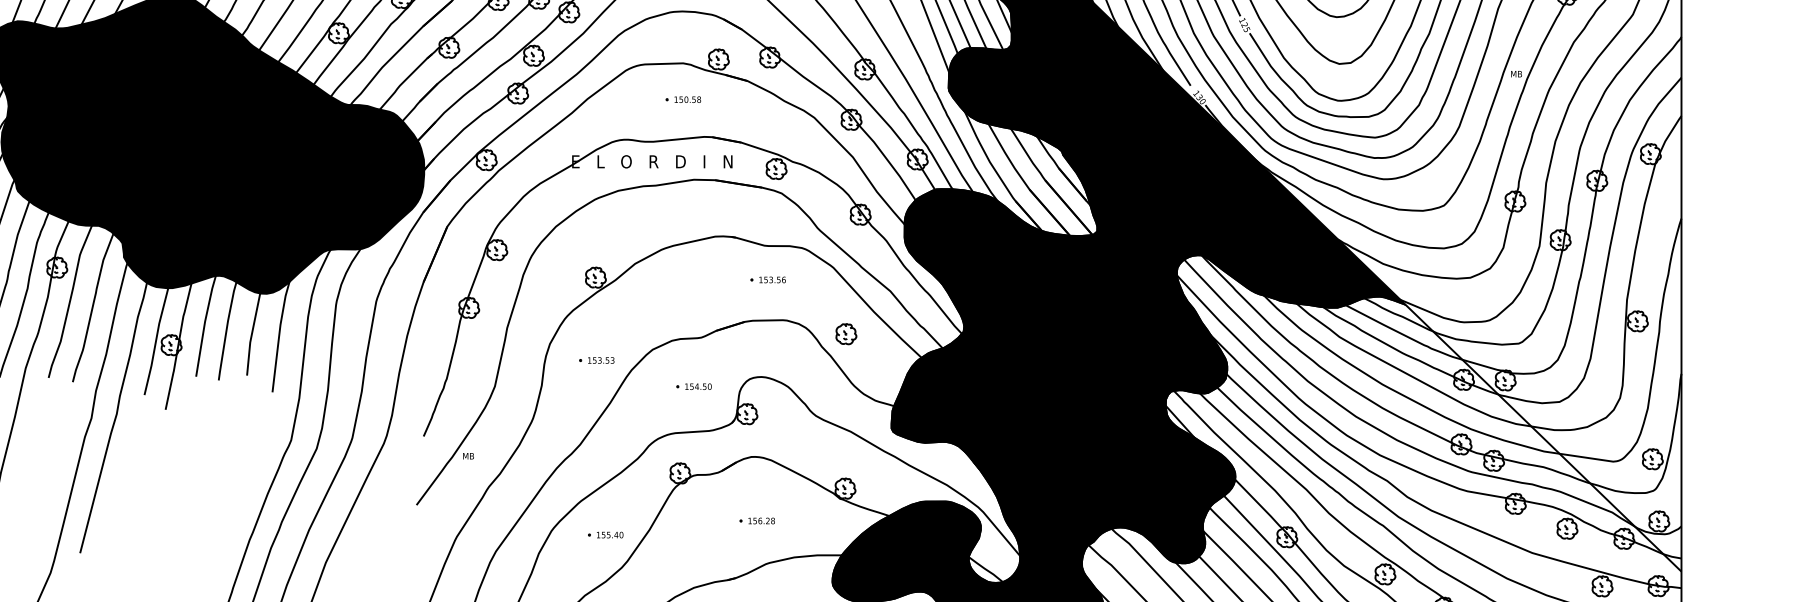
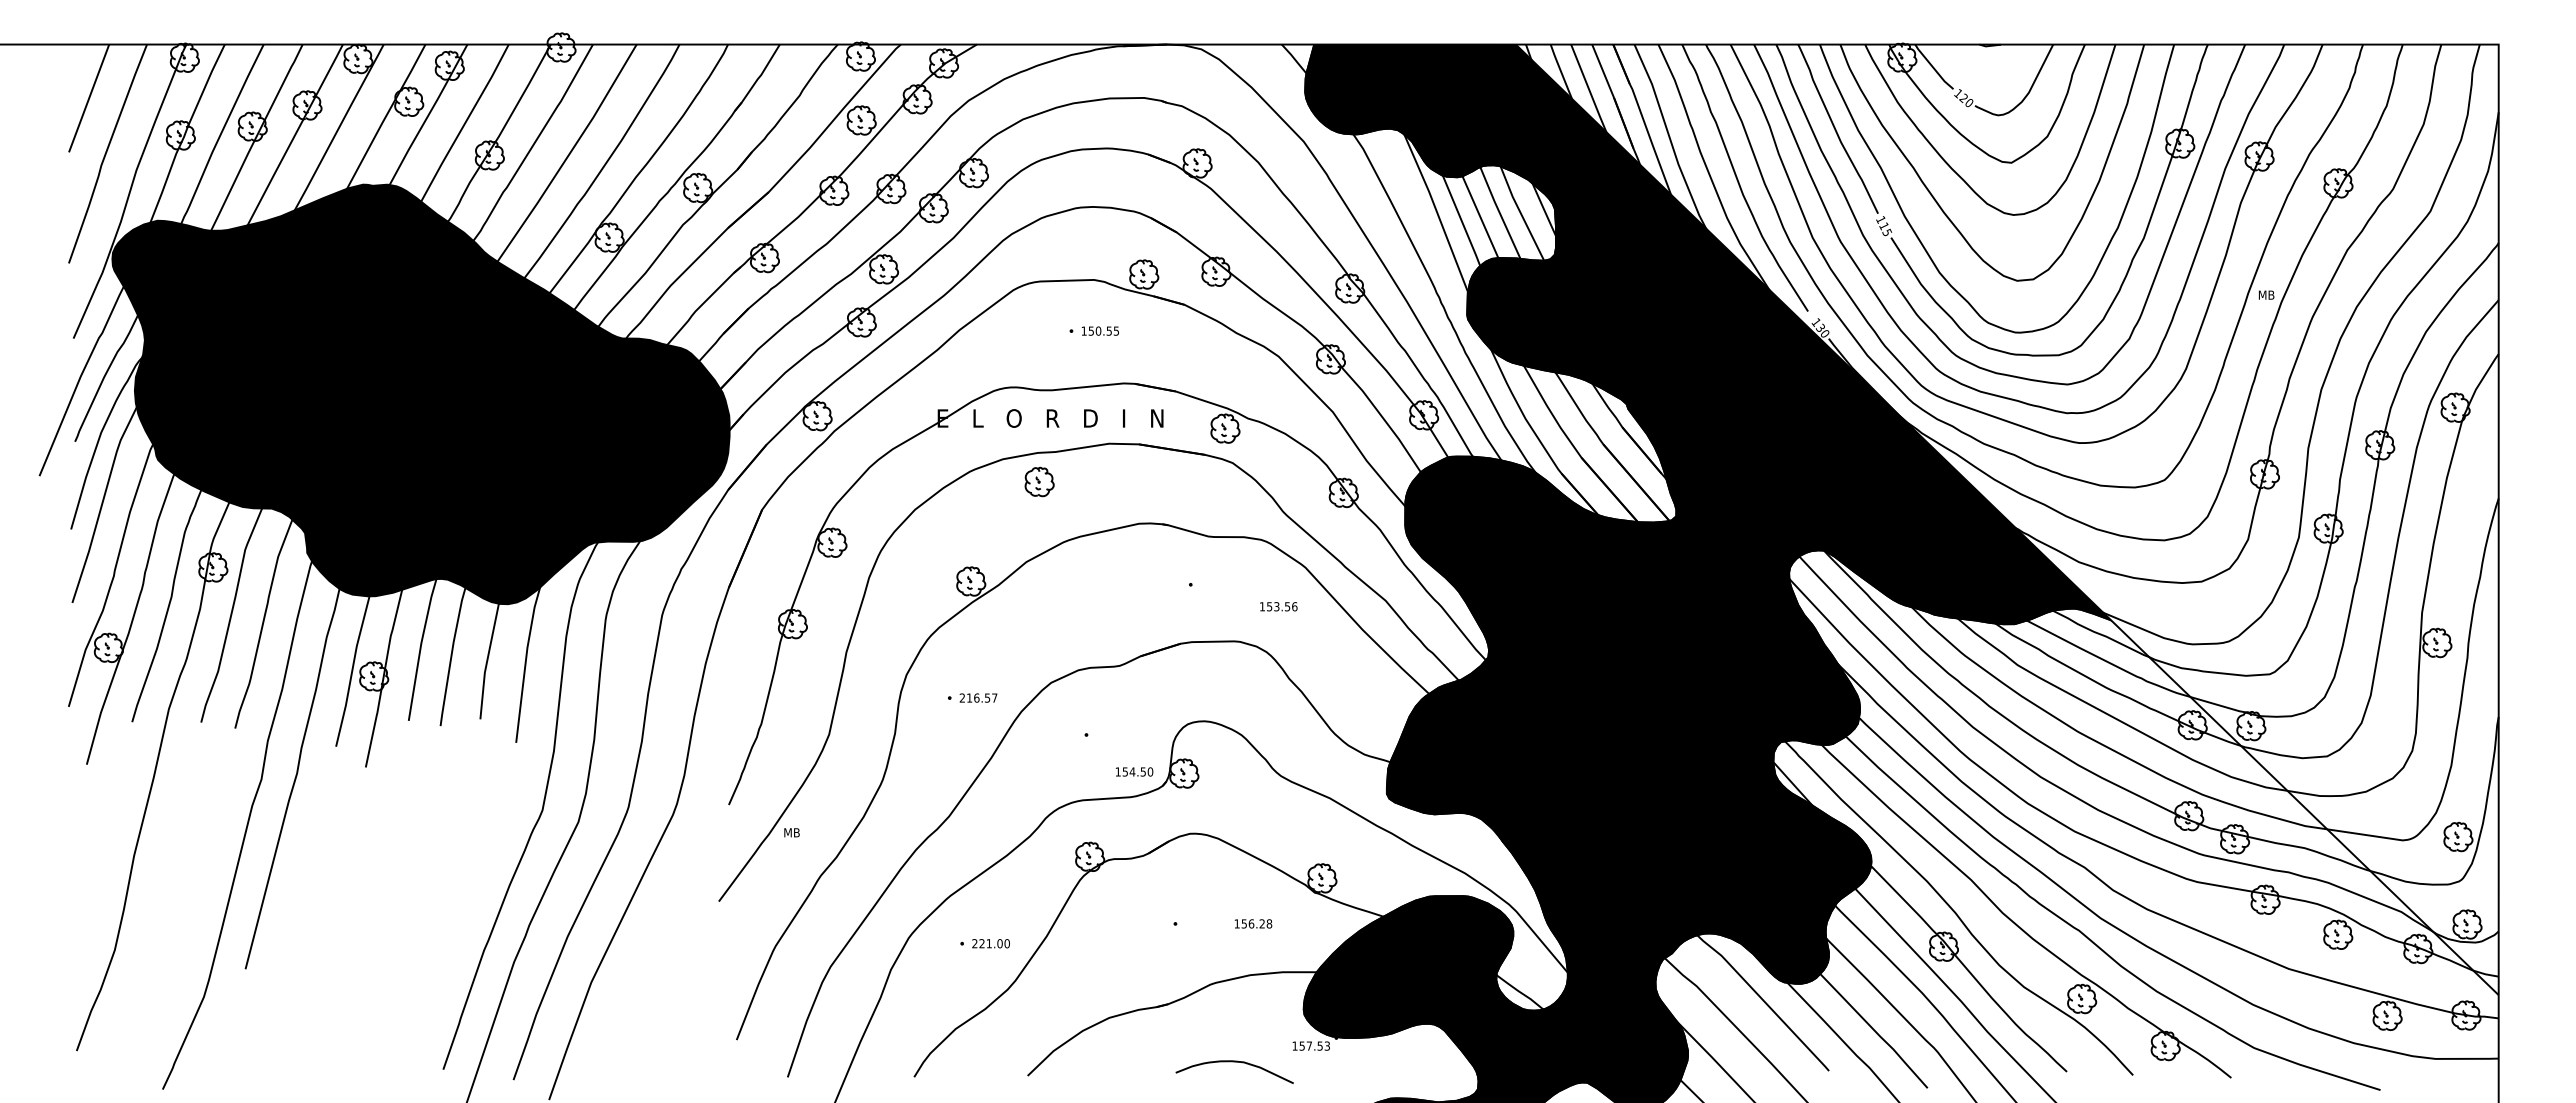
text: (1244, 24) -> (1883, 225), 125 -> 115
text: (699, 99) -> (1116, 330), 150.58 -> 150.55
text: (772, 279) -> (1278, 606), moved
part: (846, 333) -> (1039, 481), moved
text: (601, 360) -> (978, 697), 153.53 -> 216.57
text: (698, 386) -> (1134, 771), moved
text: (761, 520) -> (1253, 923), moved
text: (607, 534) -> (987, 943), 155.40 -> 221.00

